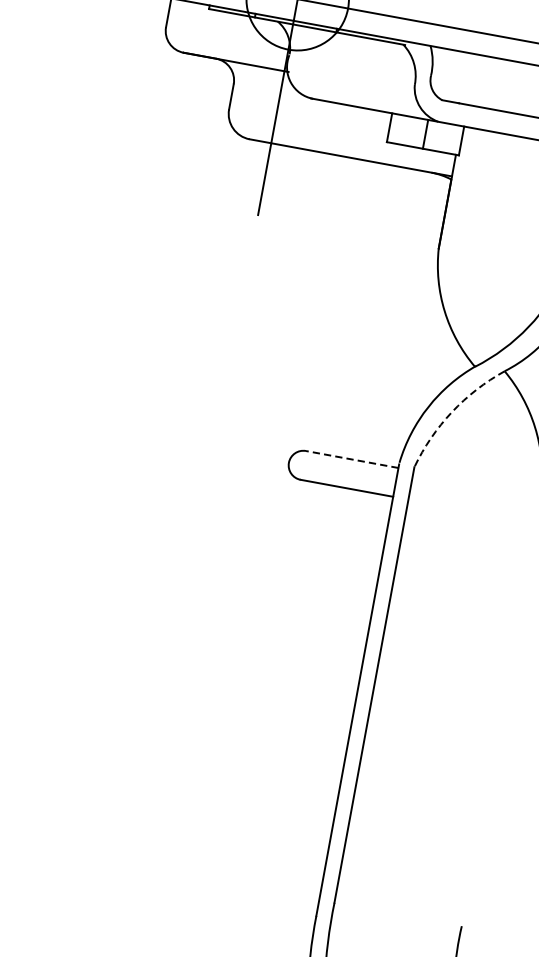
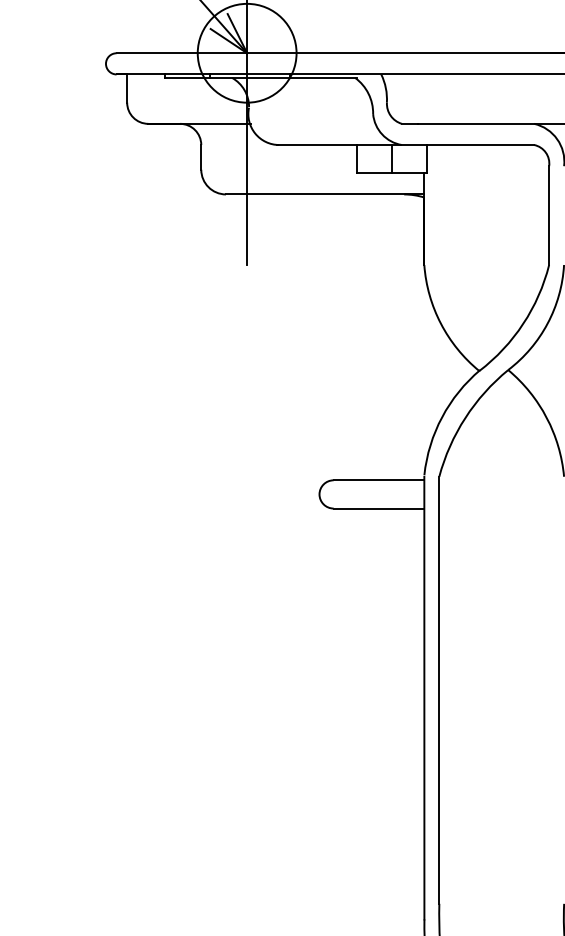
arc: (452, 412) -> (465, 418), dashed -> solid
line: (351, 459) -> (378, 480), dashed -> solid

